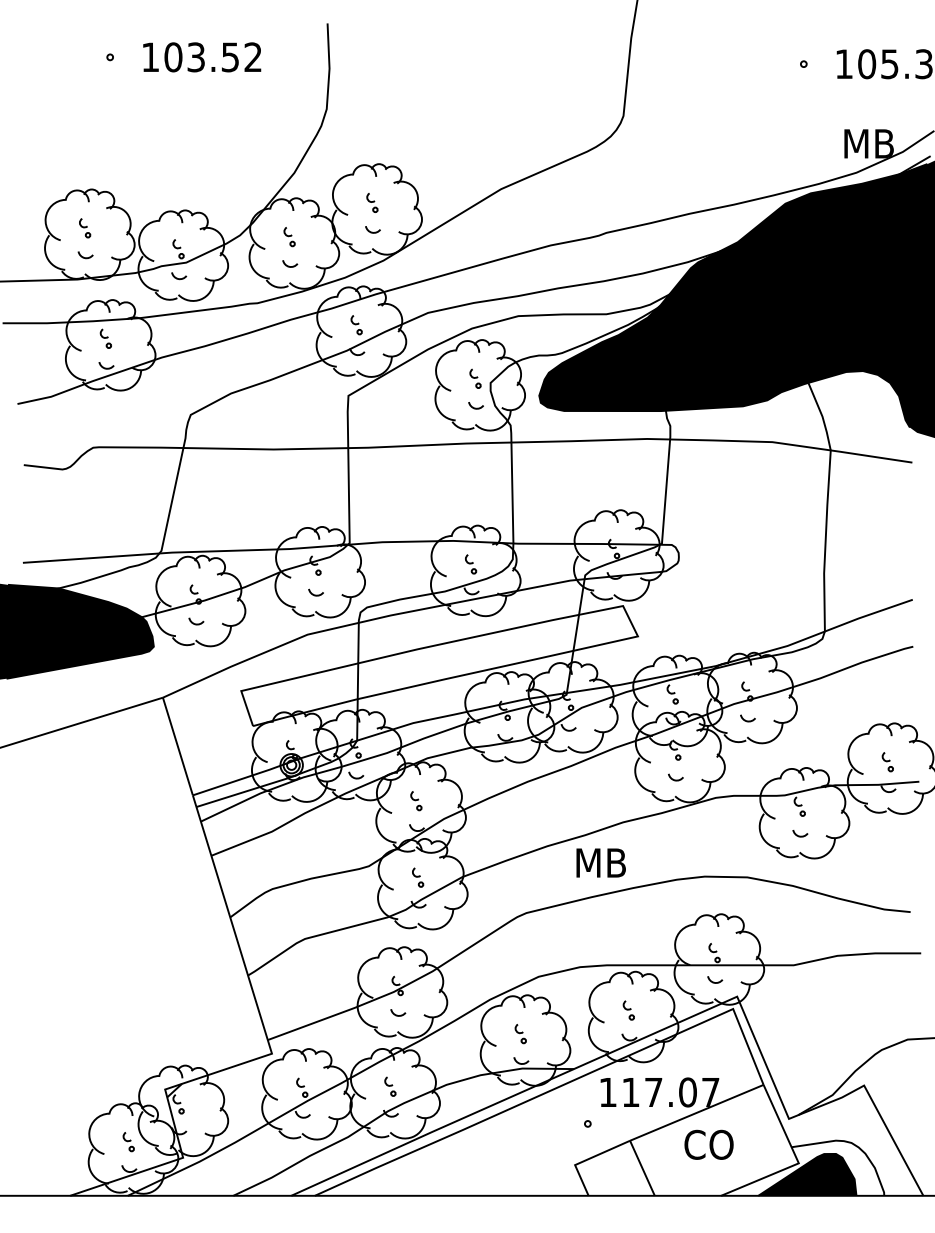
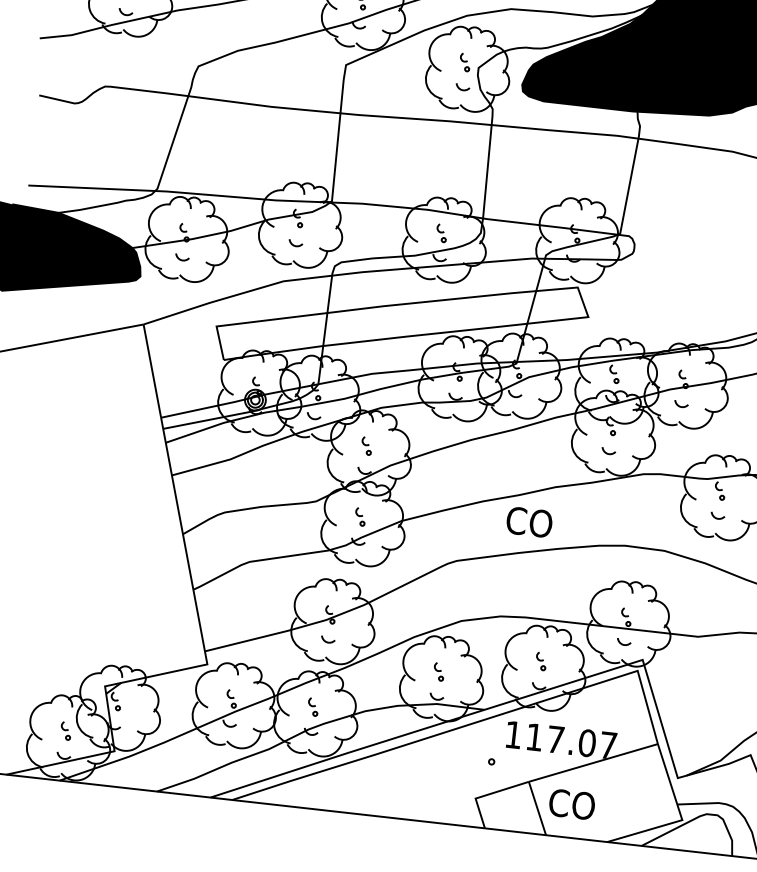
text: (600, 863) -> (530, 522), MB -> CO
text: (708, 1144) -> (571, 804), moved
fill: (807, 1174) -> (689, 831), removed

